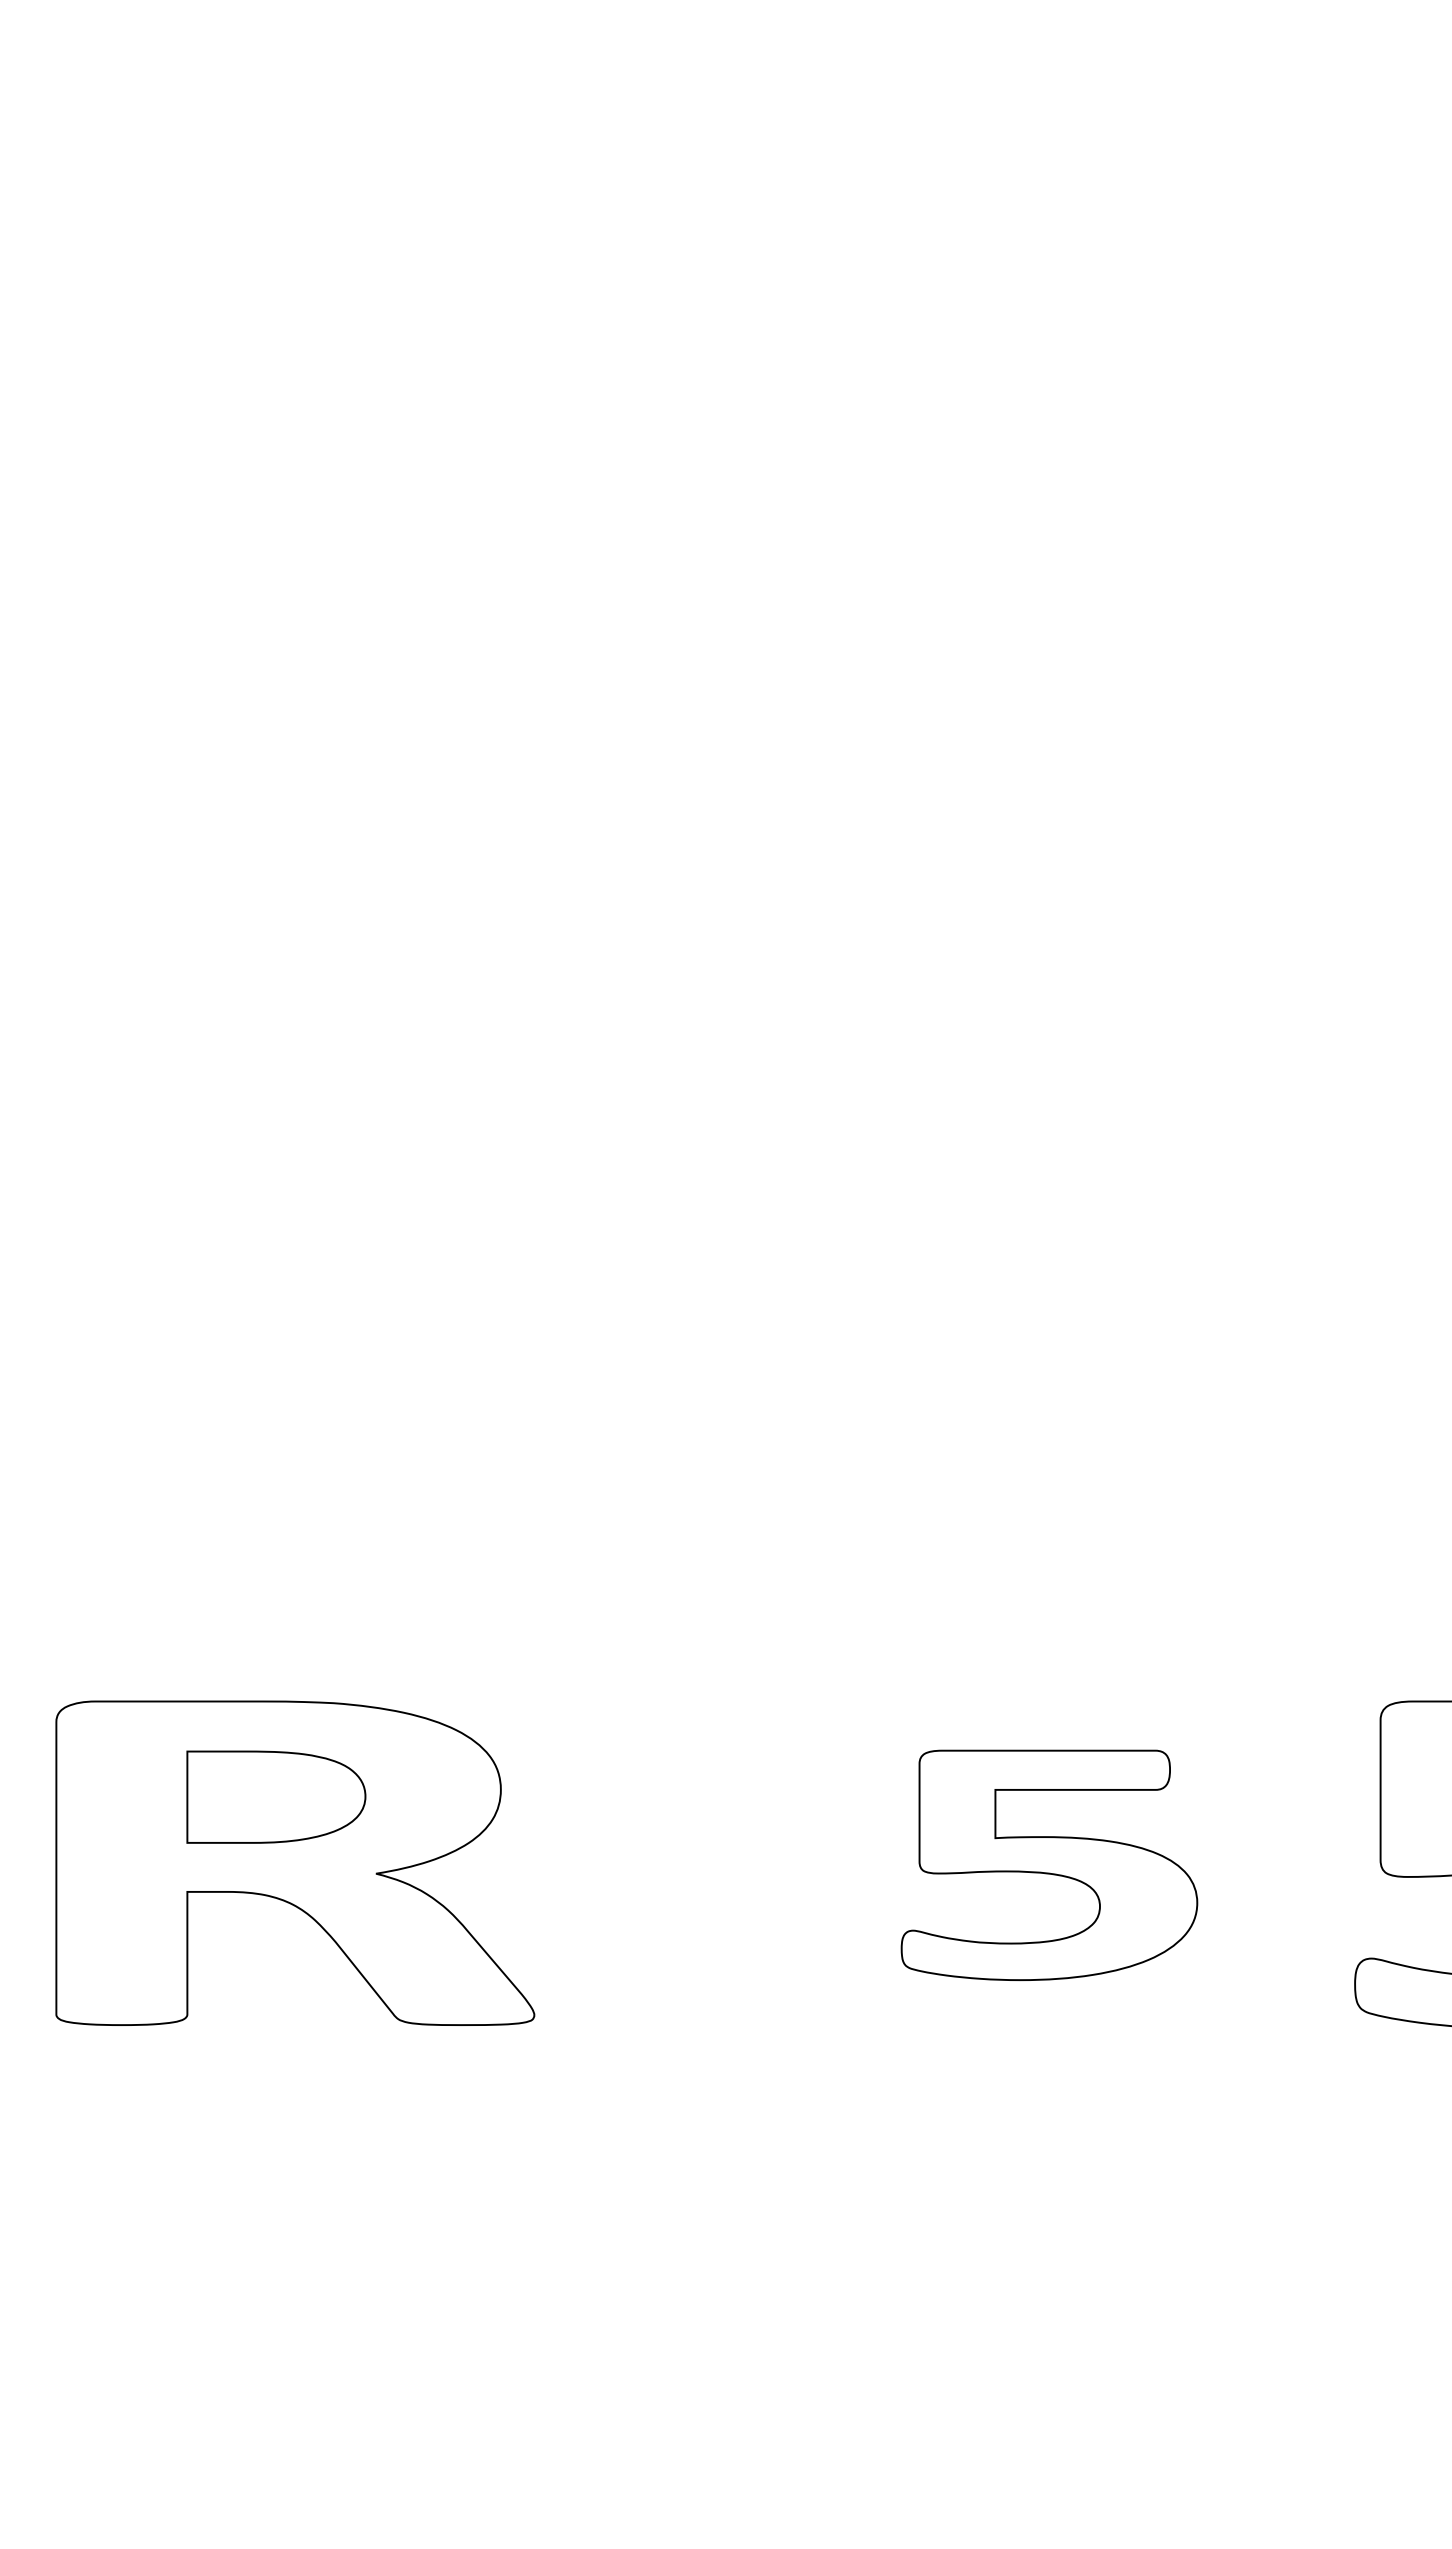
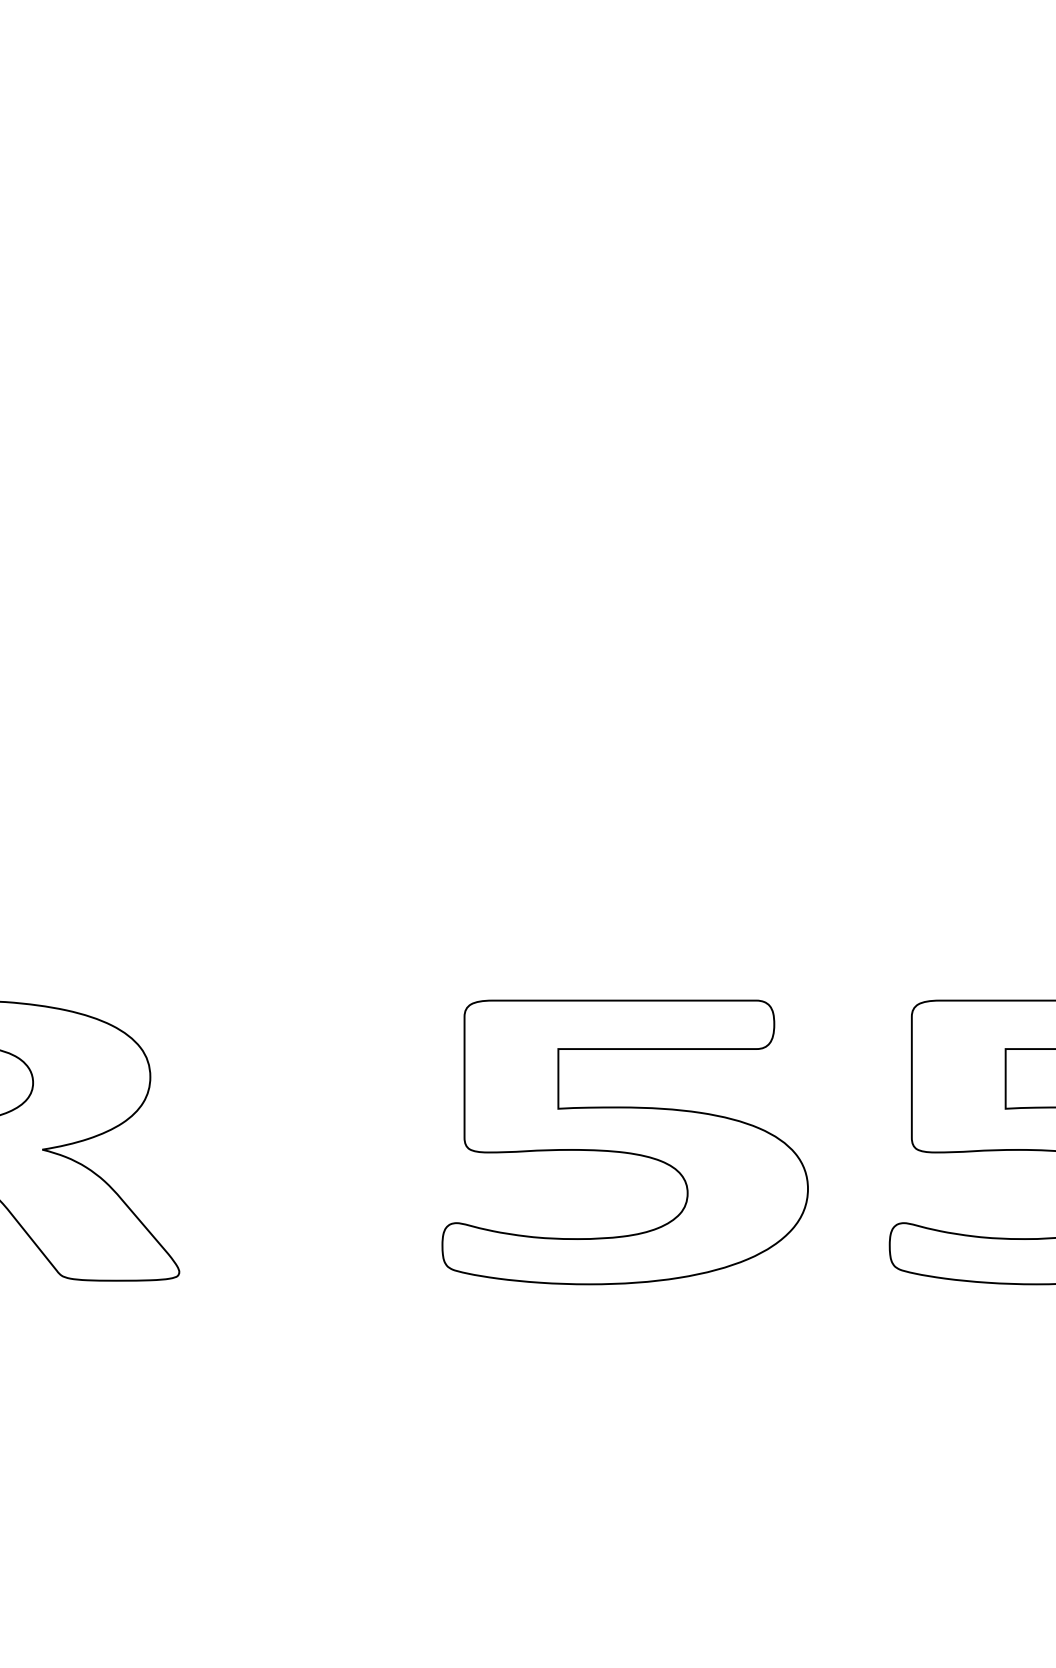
part: (1049, 1865) -> (625, 1142), size x1.43

